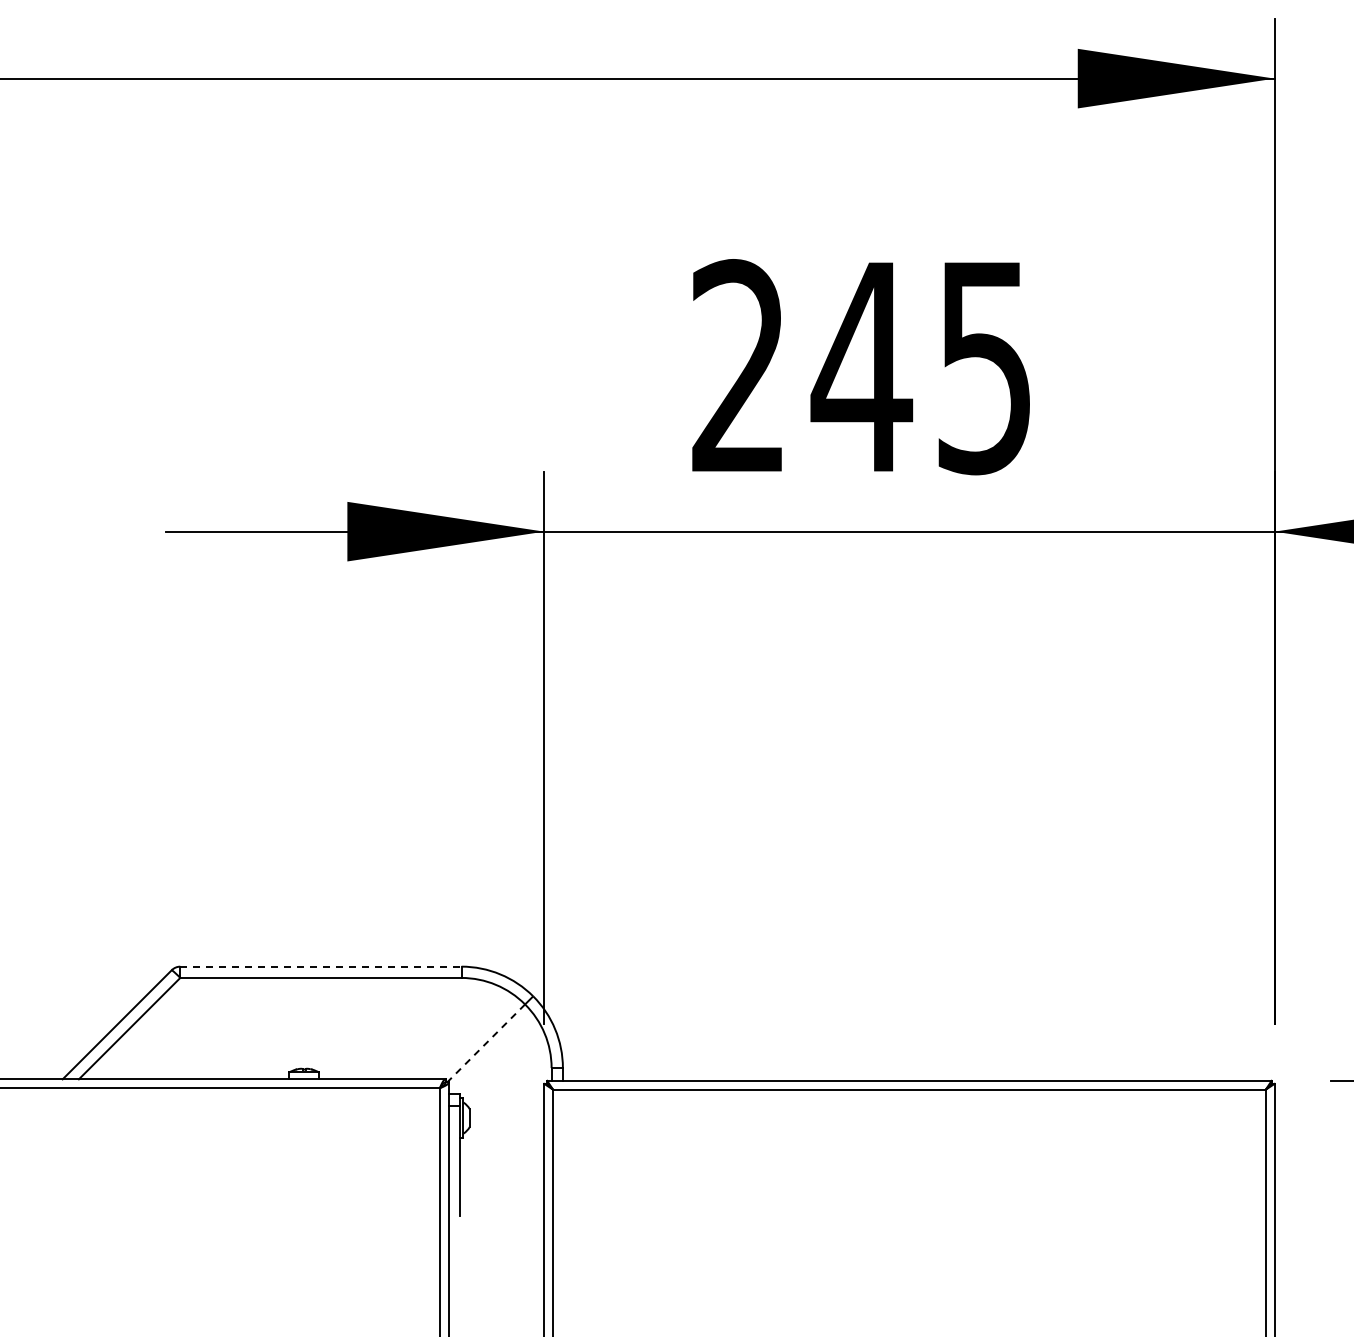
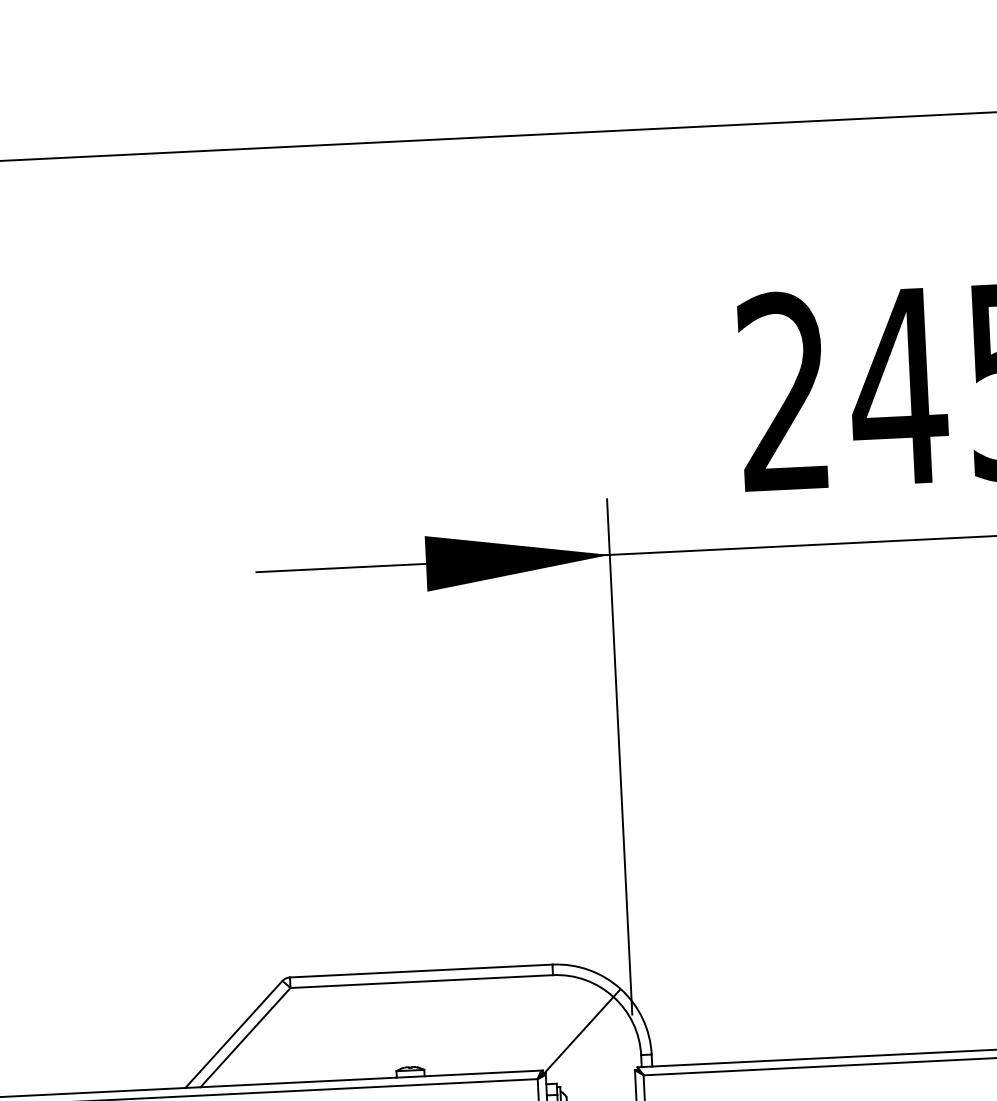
line: (320, 966) -> (420, 970), dashed -> solid
line: (485, 1043) -> (578, 1035), dashed -> solid

